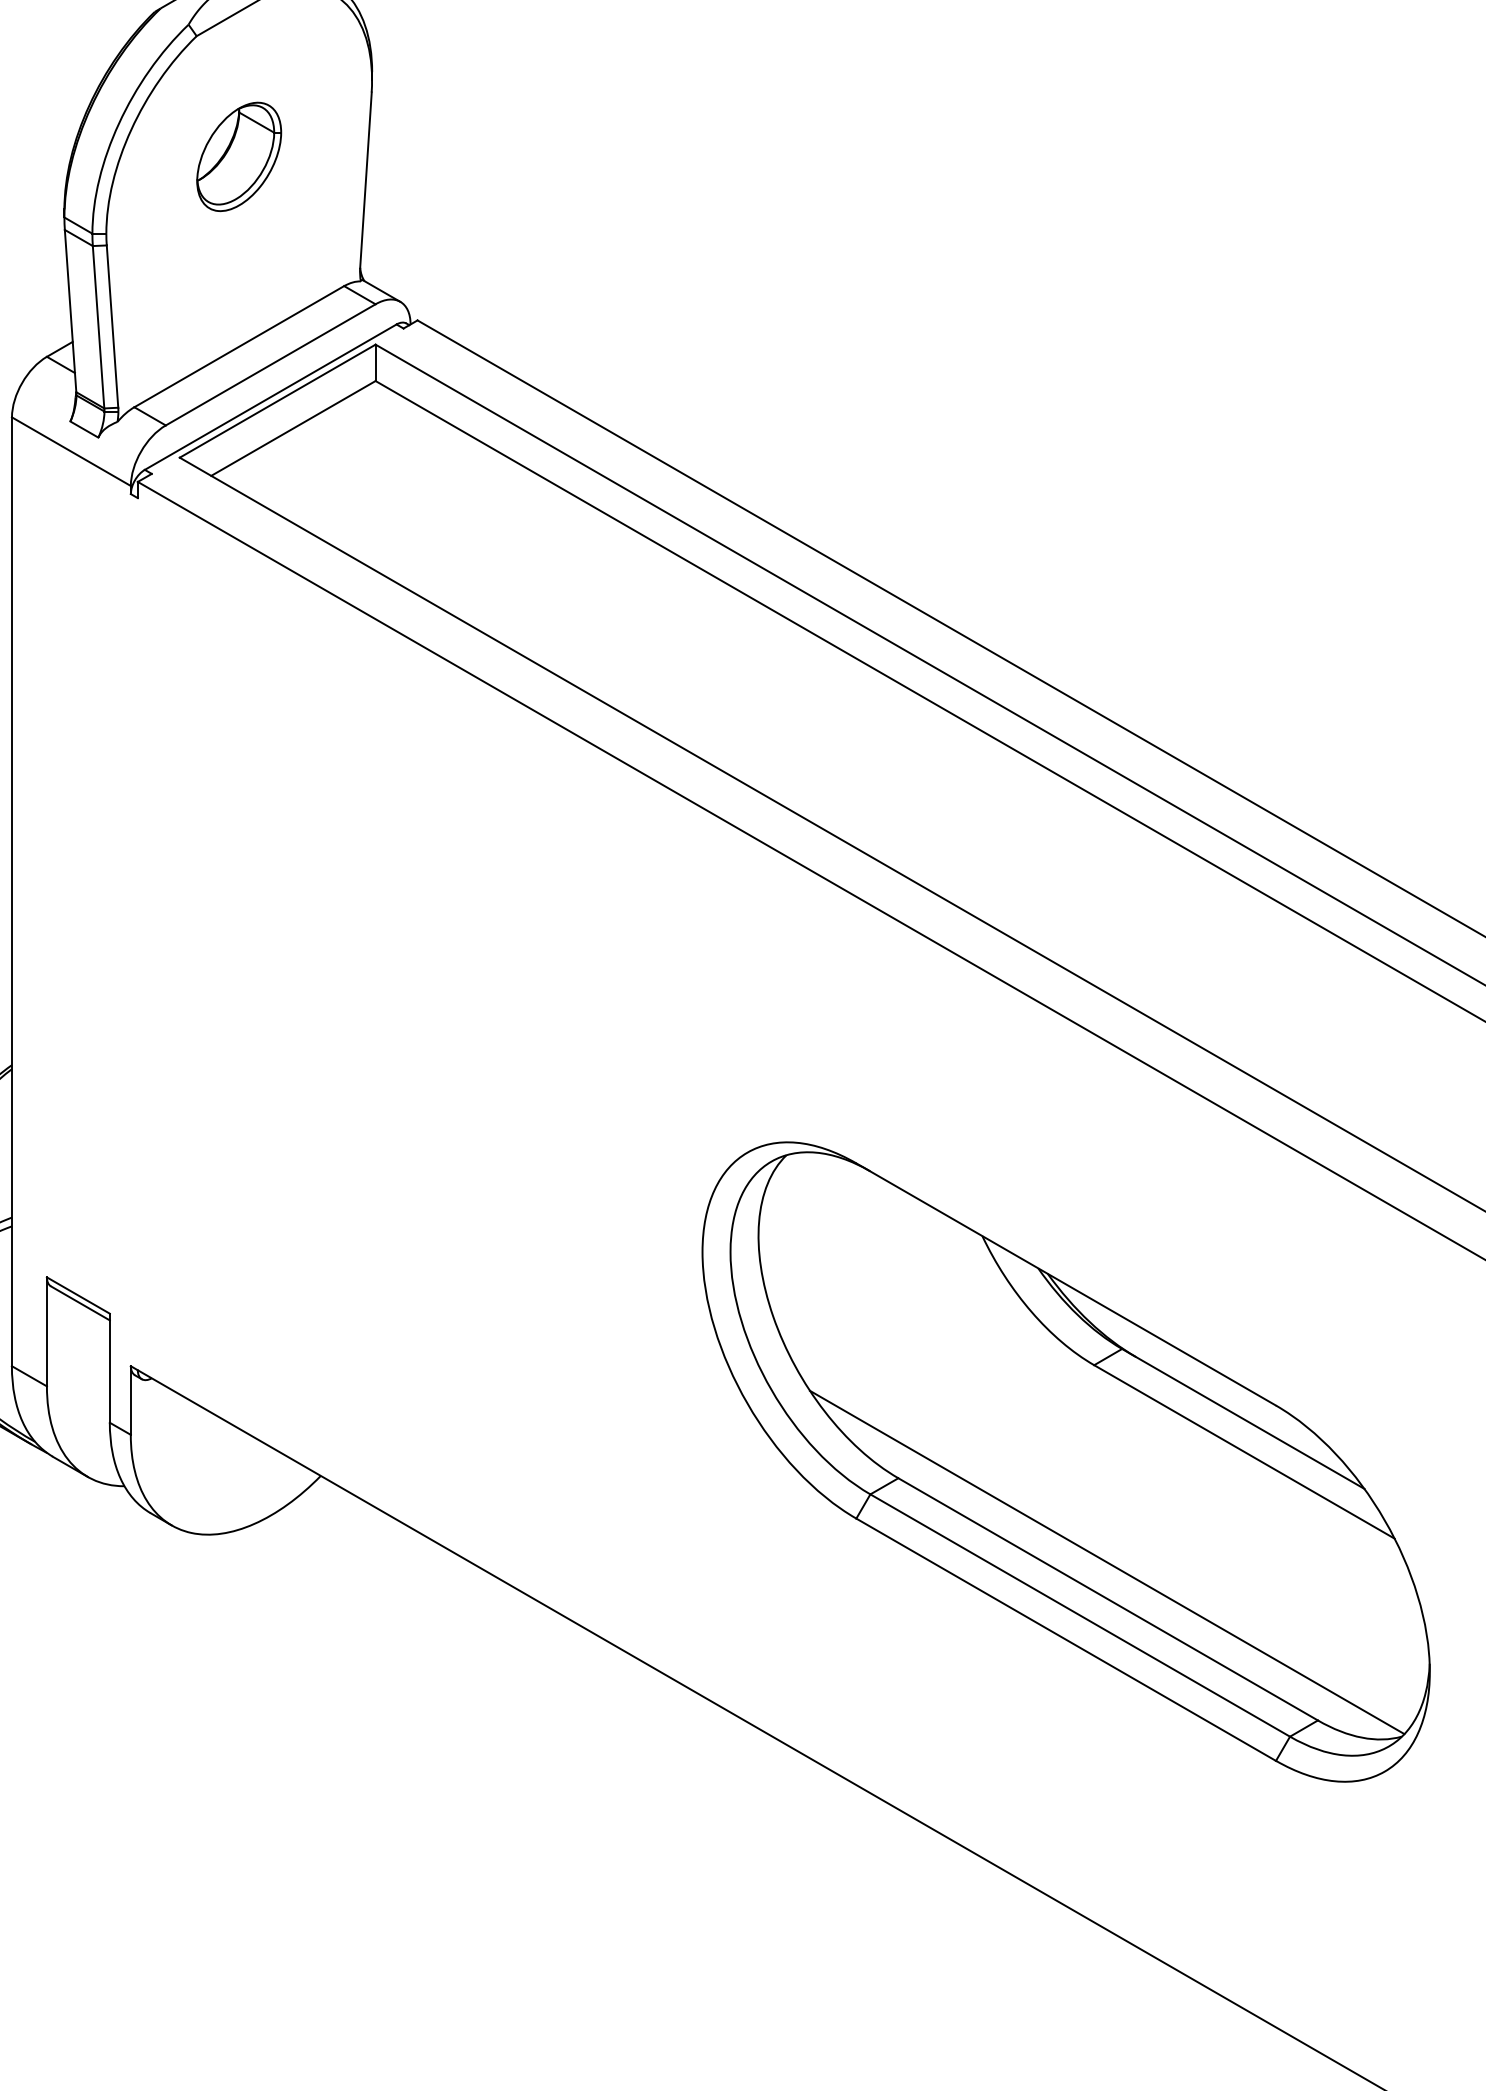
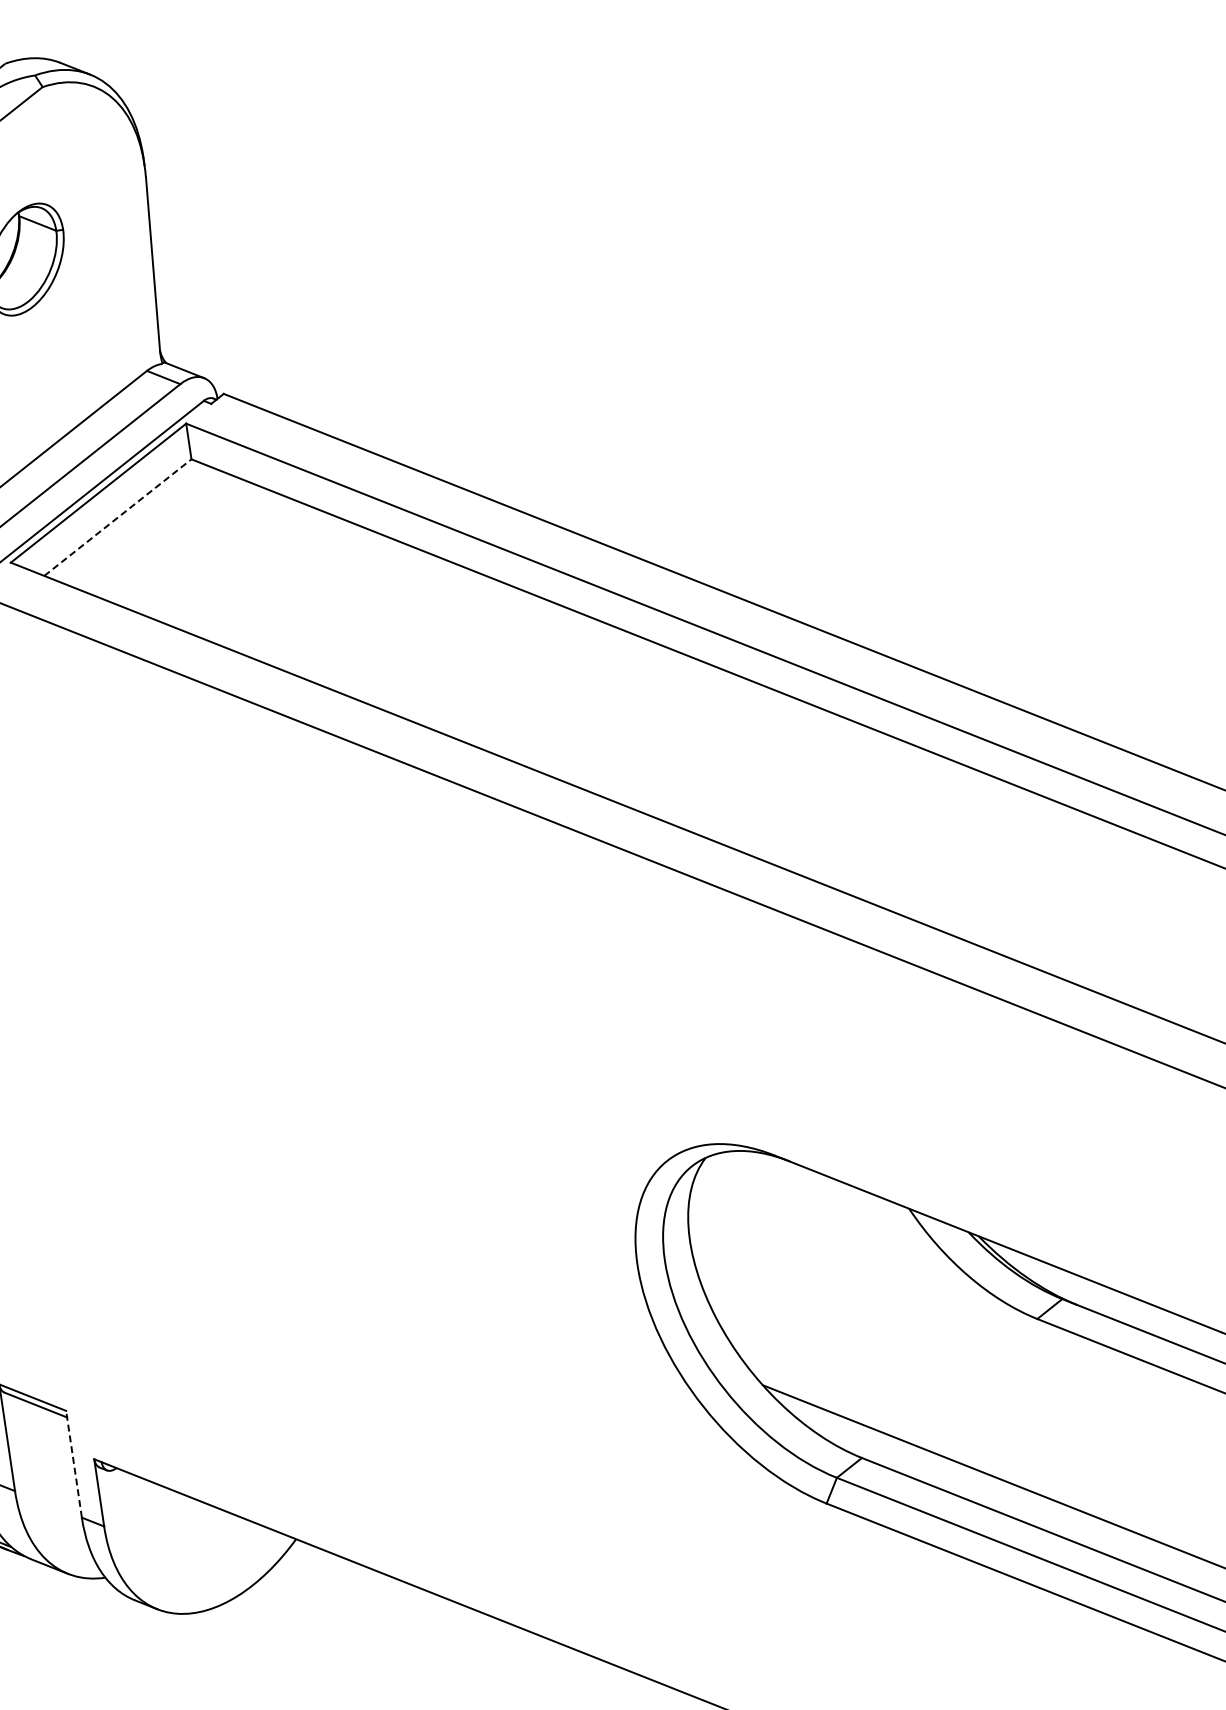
line: (293, 428) -> (117, 517), solid -> dashed
line: (109, 1368) -> (73, 1464), solid -> dashed

